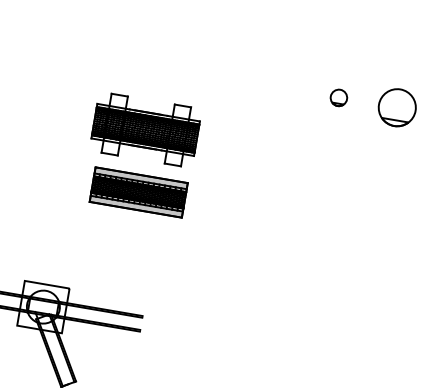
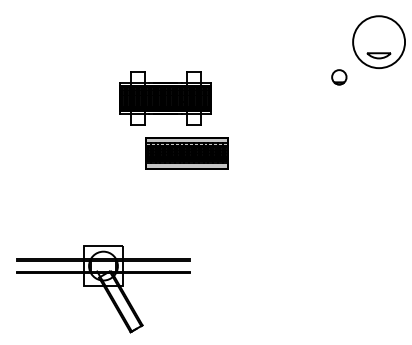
part: (339, 98) -> (339, 77), moved
circle: (396, 106) -> (378, 41), size x1.6
part: (138, 192) -> (186, 153), moved

